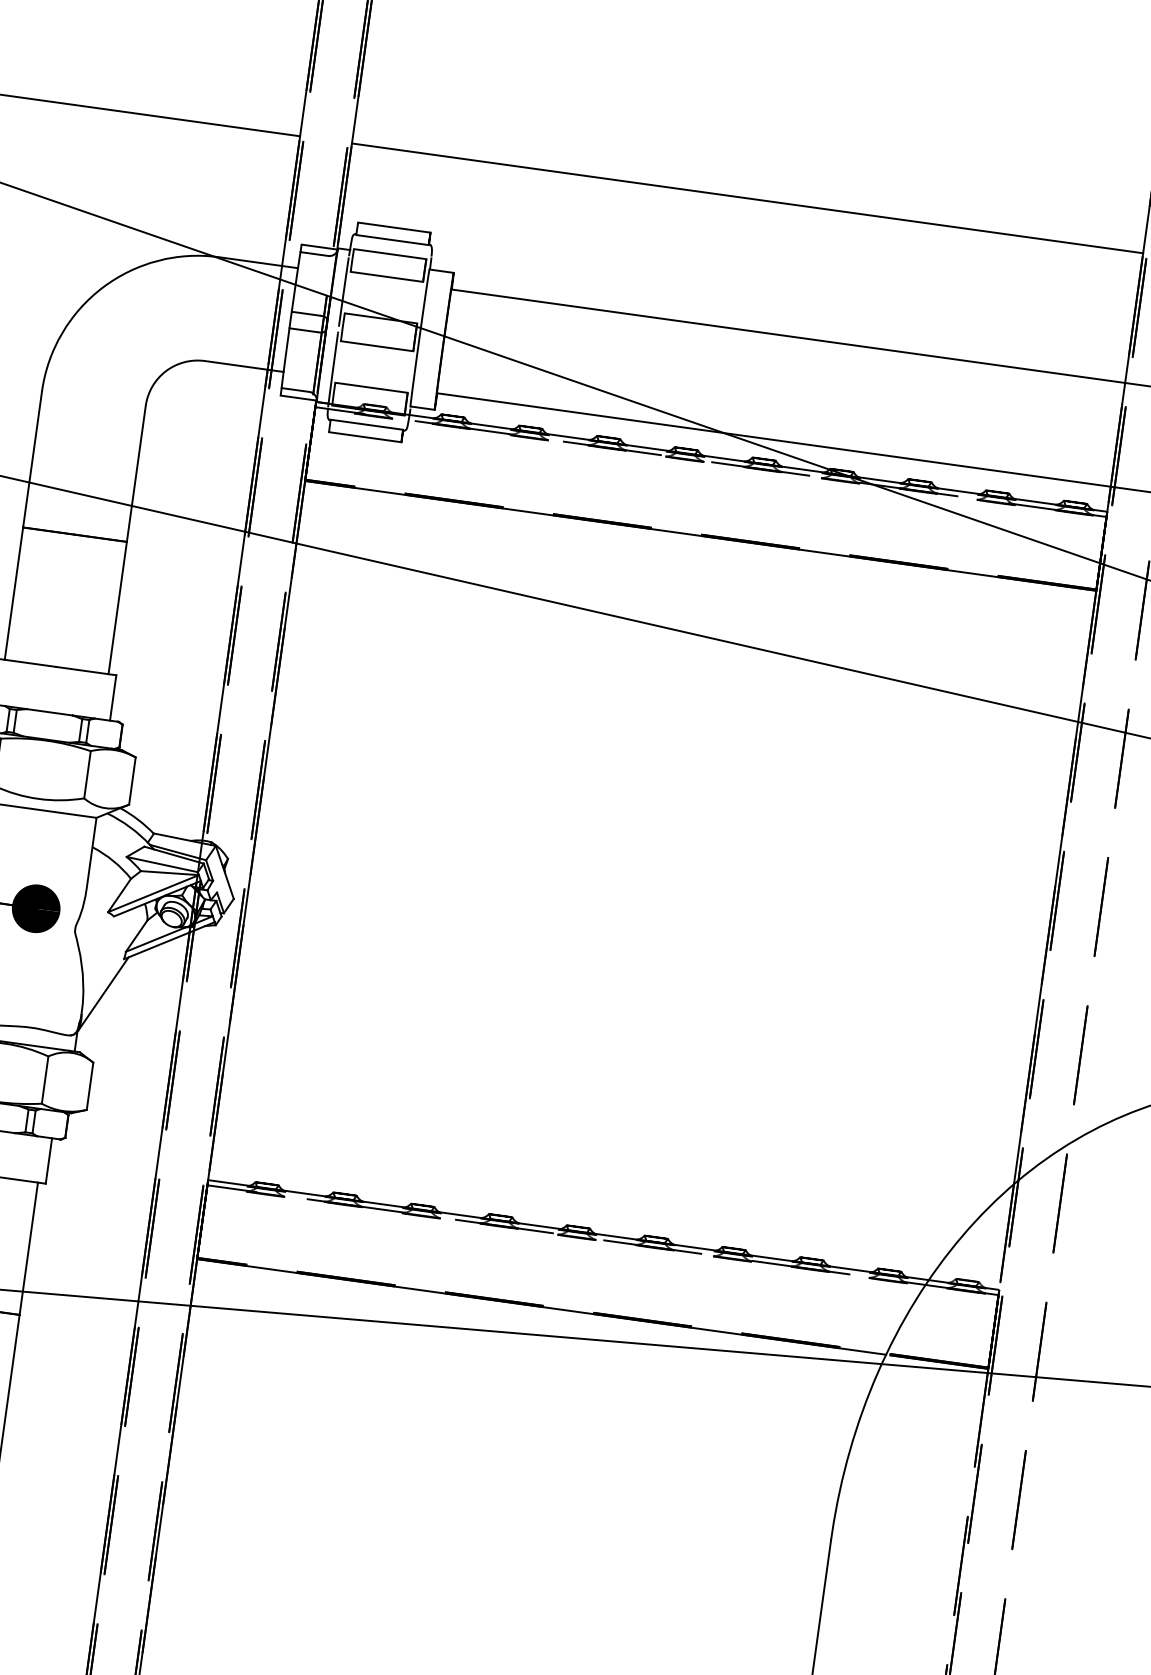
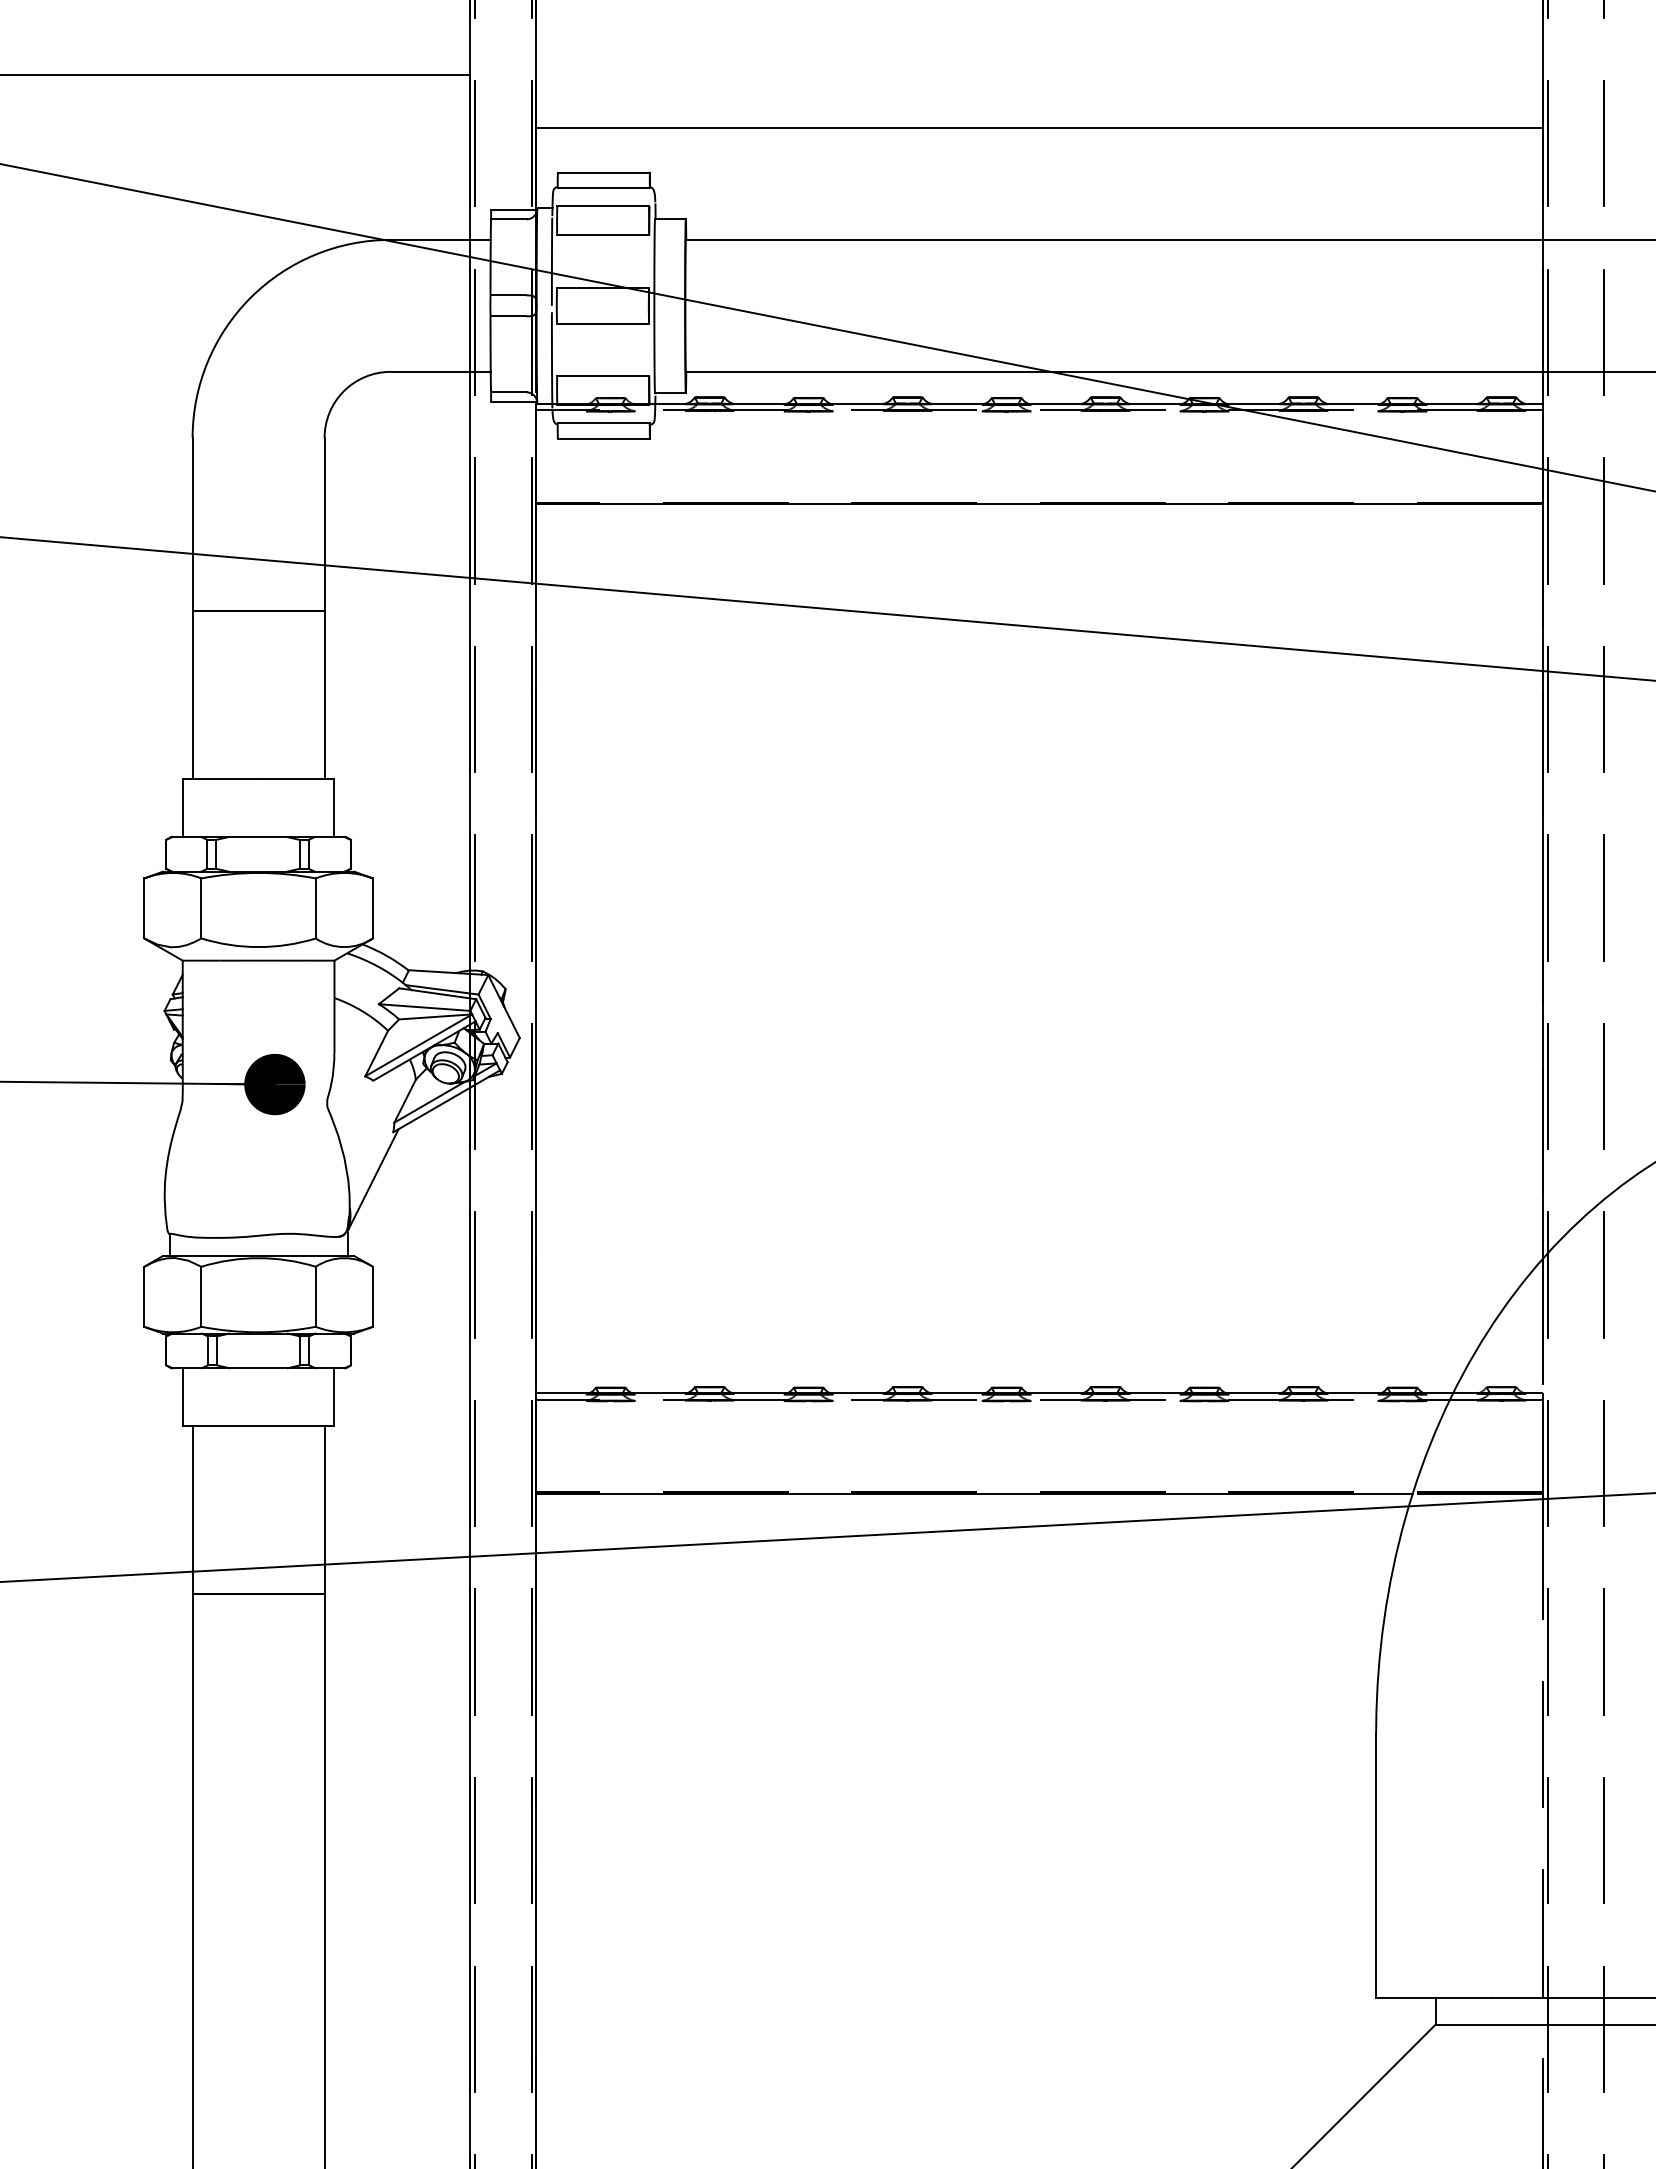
line: (747, 198) -> (1039, 127), moved

